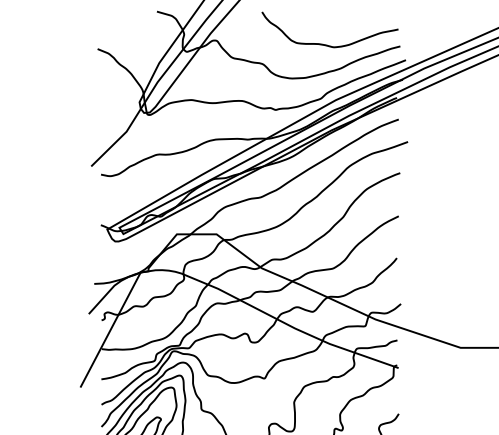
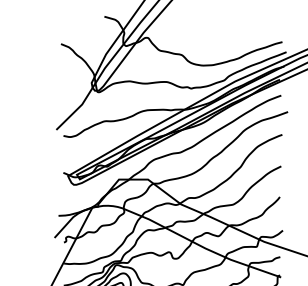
curve: (327, 44) -> (229, 40), removed

